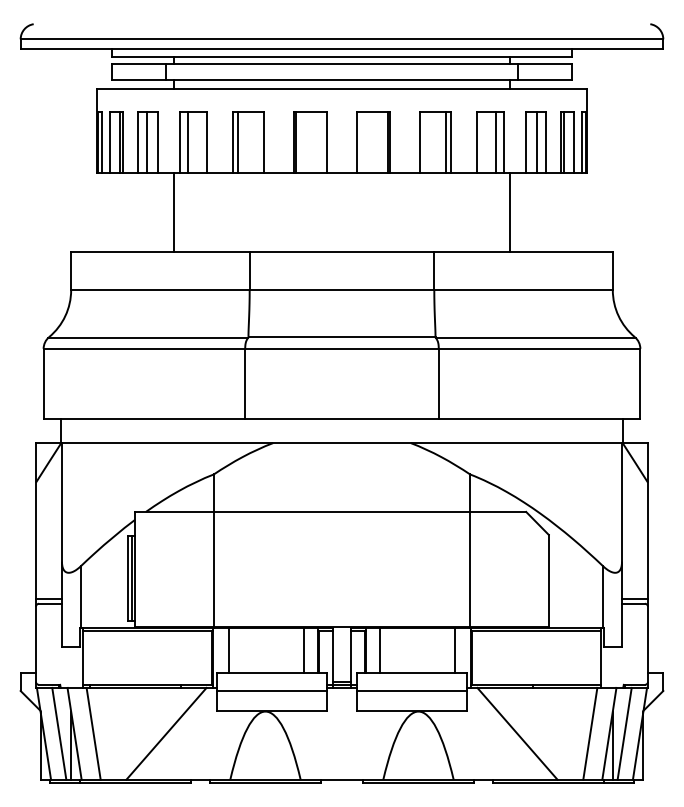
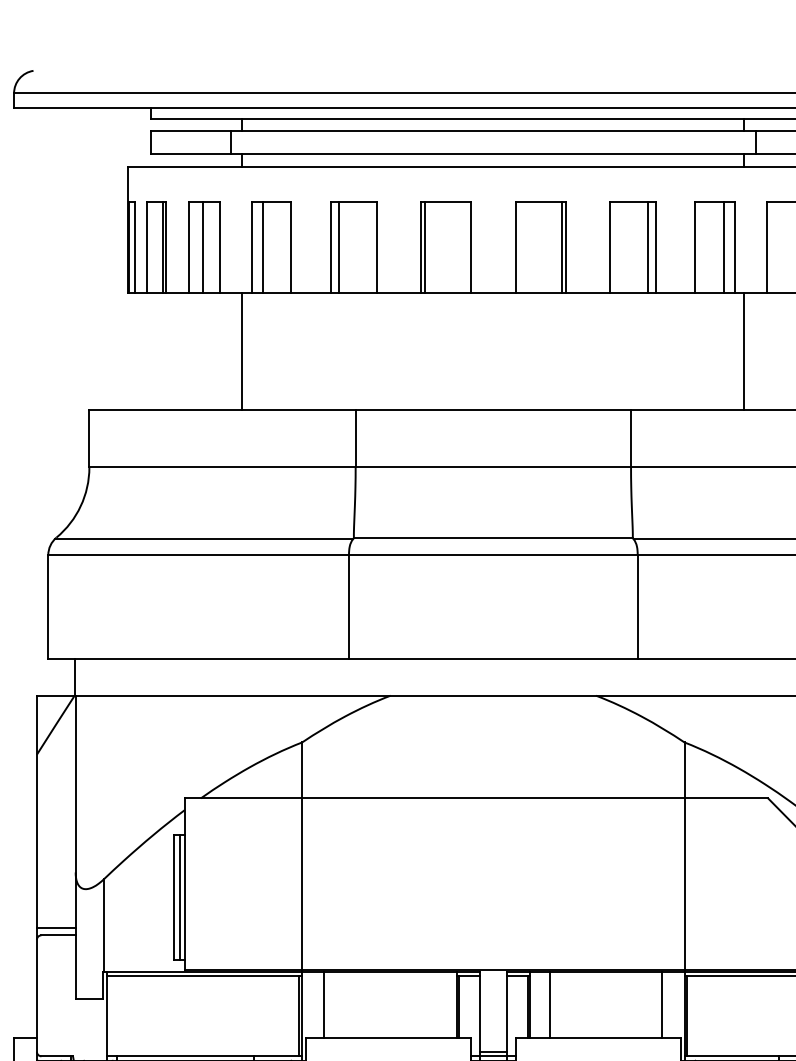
line: (536, 142) -> (783, 247), removed
line: (303, 650) -> (435, 1005), removed

